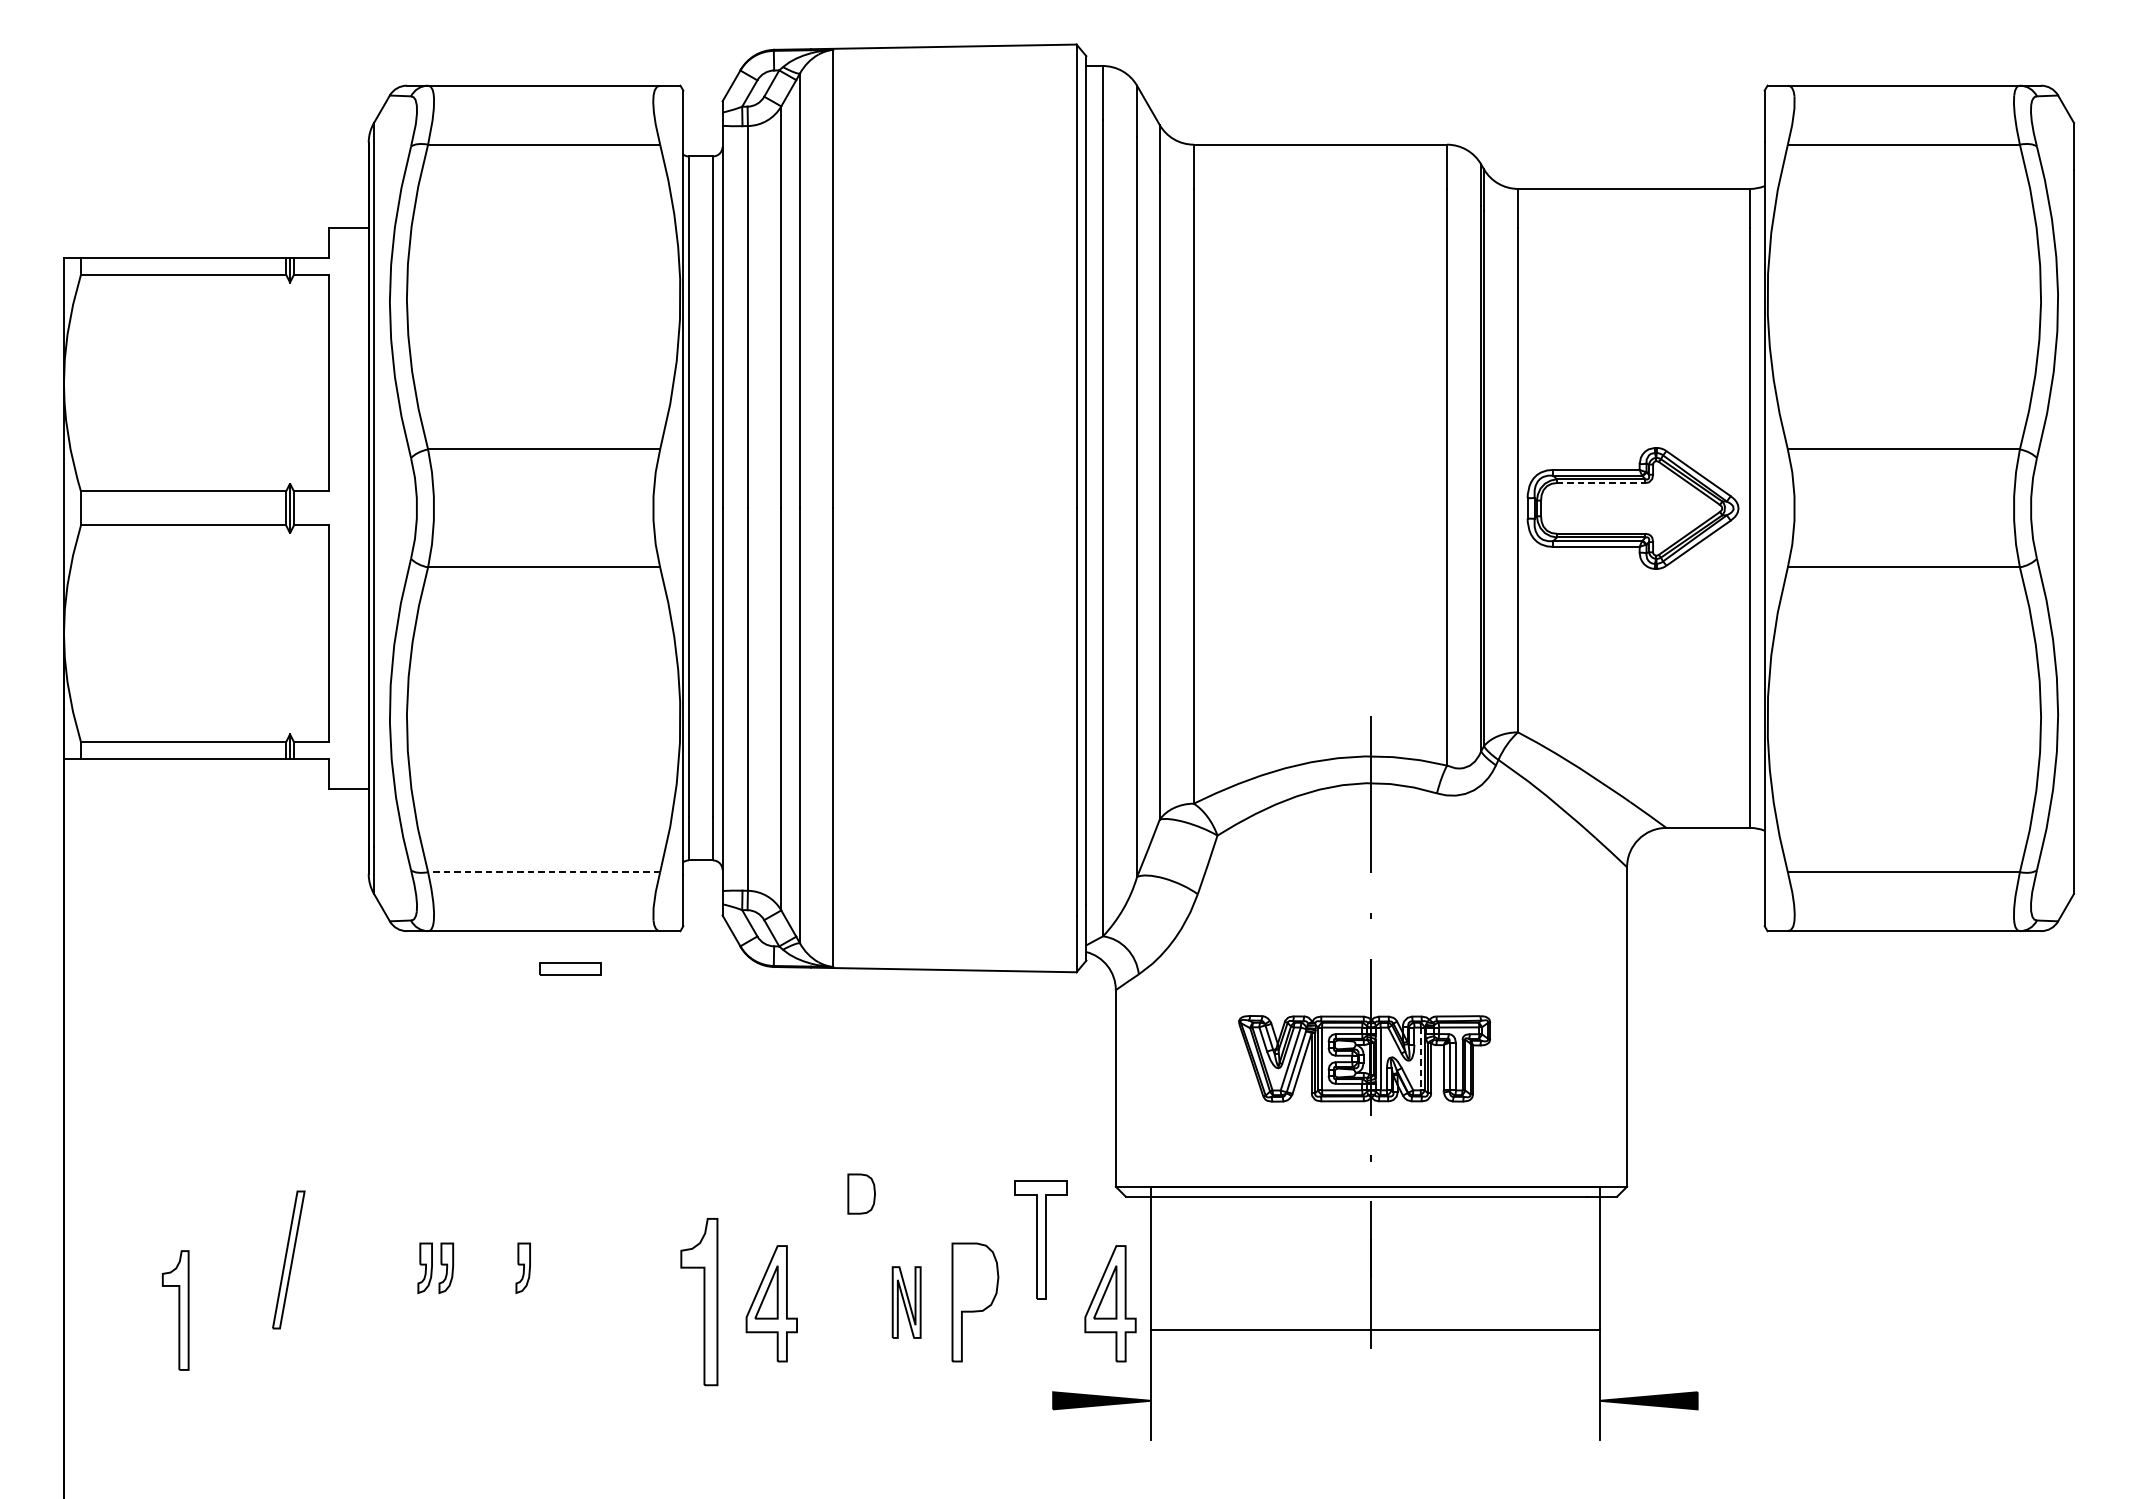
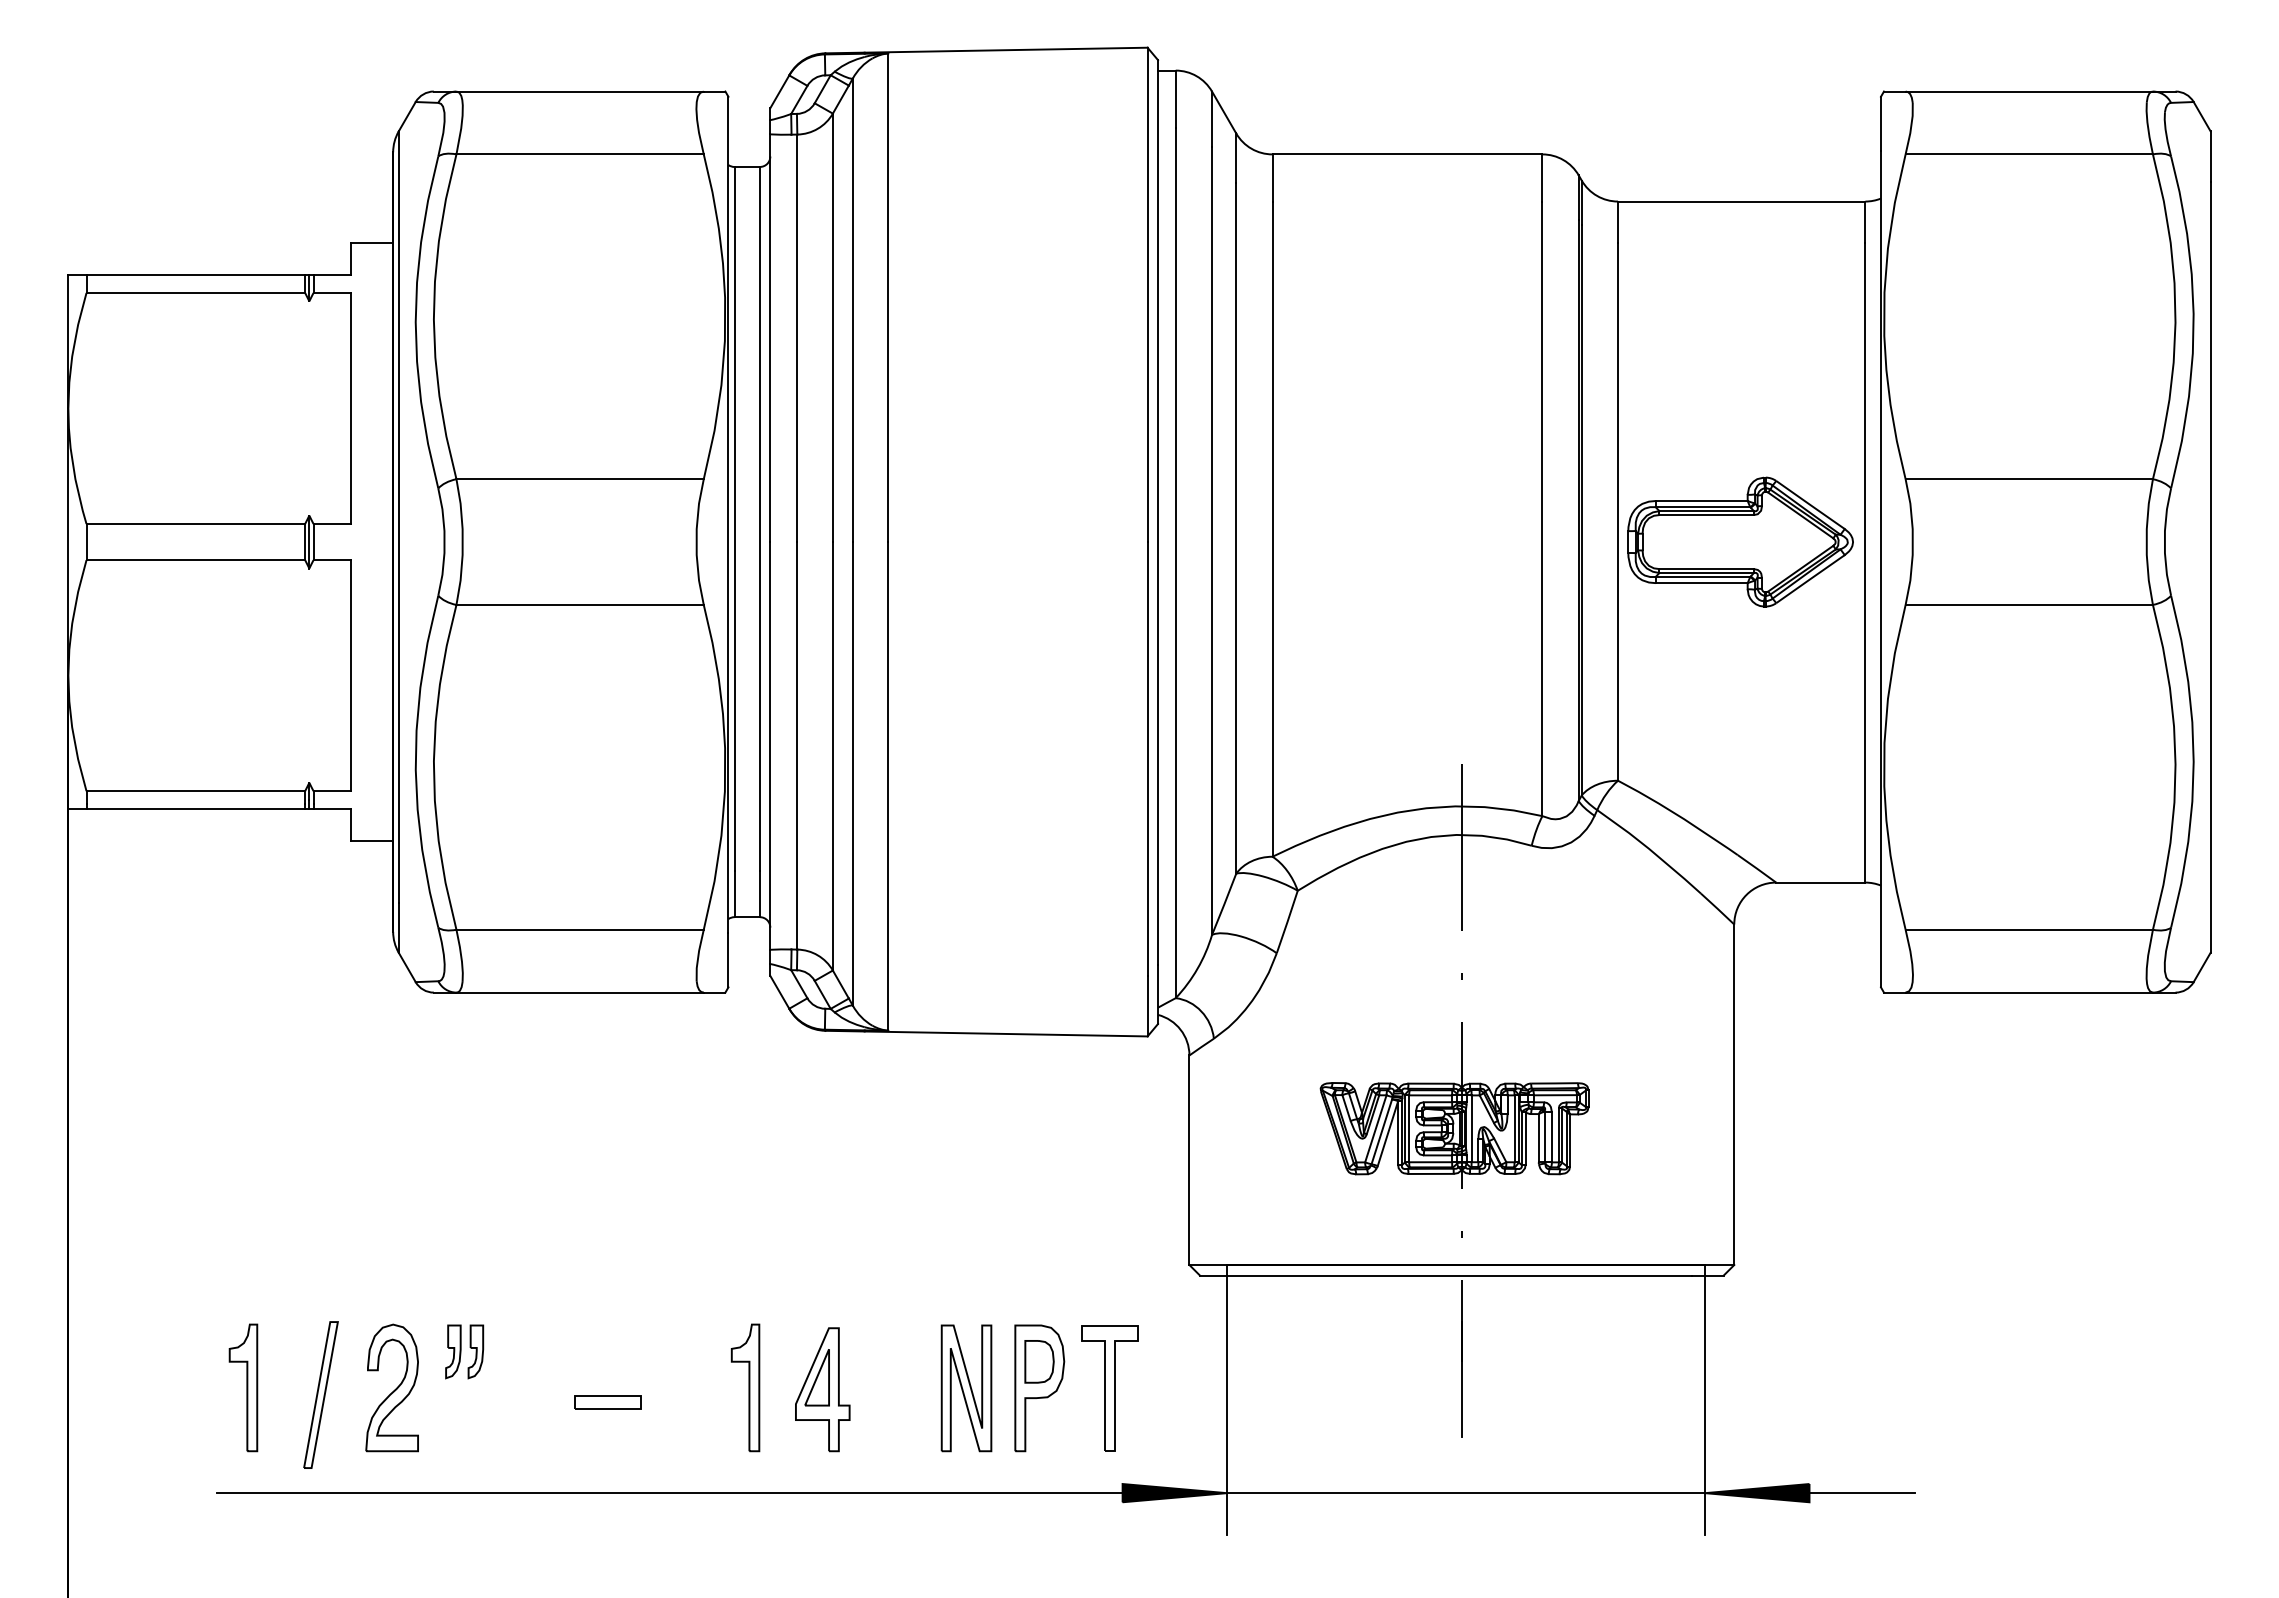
line: (1601, 483) -> (1707, 515), dashed -> solid
line: (544, 871) -> (580, 929), dashed -> solid
part: (569, 968) -> (607, 1402), moved
line: (1420, 1059) -> (1514, 1129), dashed -> solid
part: (861, 1193) -> (1039, 1361), moved
part: (1040, 1239) -> (1109, 1388), moved
part: (288, 1259) -> (320, 1394), moved
part: (522, 1267) -> (557, 1351), removed
part: (367, 1301) -> (391, 1387), added
part: (699, 1301) -> (745, 1387), size x0.71
part: (906, 1302) -> (966, 1388), size x1.67
part: (1110, 1303) -> (1183, 1389), removed
part: (175, 1310) -> (243, 1387), moved
line: (1374, 1330) -> (1465, 1493), moved
line: (627, 1401) -> (669, 1493), added
line: (1746, 1401) -> (1861, 1493), added

